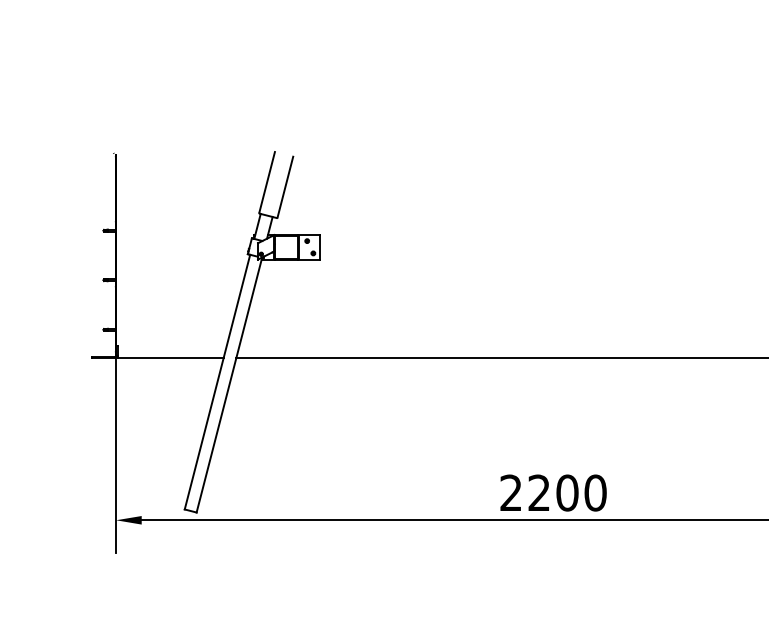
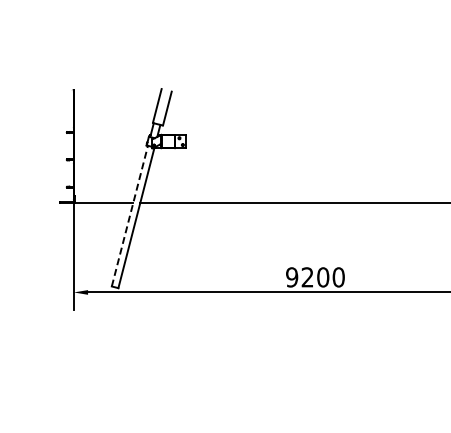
line: (216, 382) -> (129, 216), solid -> dashed
text: (511, 493) -> (292, 277), 2200 -> 9200

